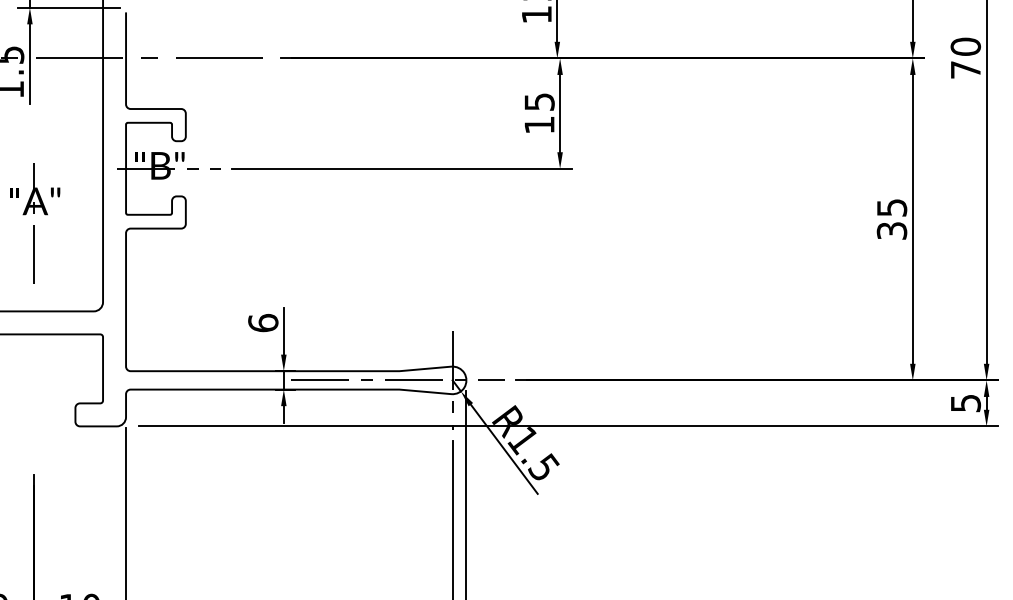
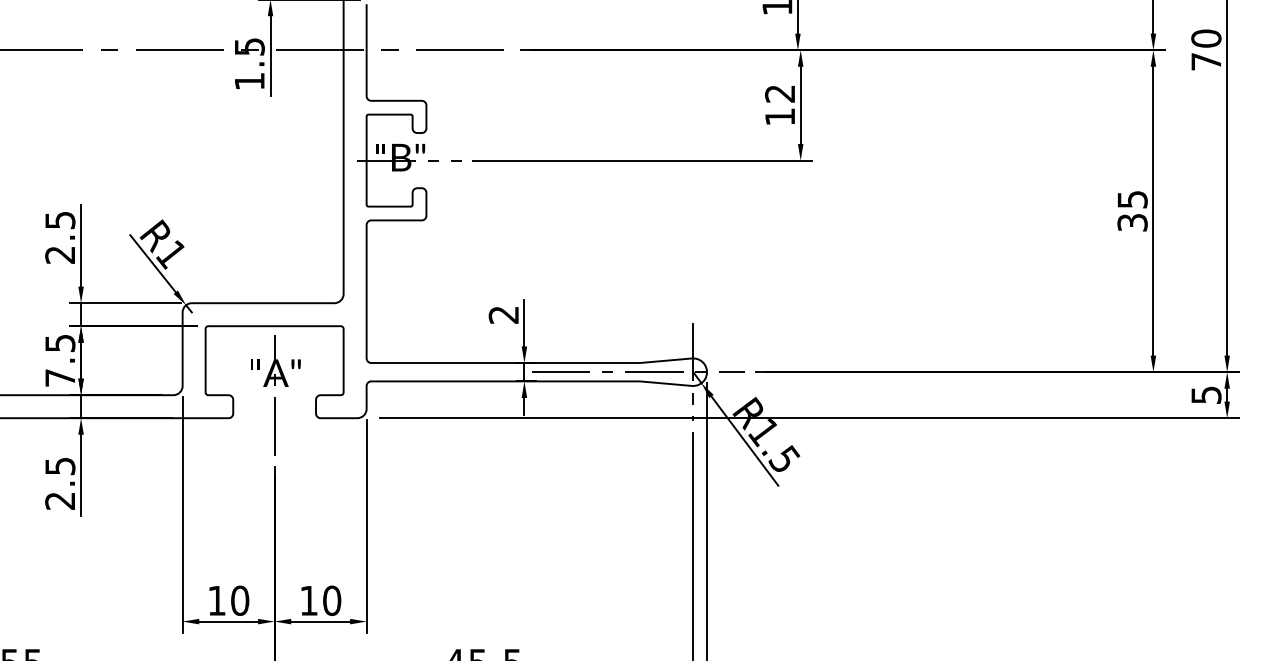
text: (539, 101) -> (780, 93), 15 -> 12
part: (34, 223) -> (275, 395), moved
text: (262, 322) -> (503, 314), 6 -> 2

